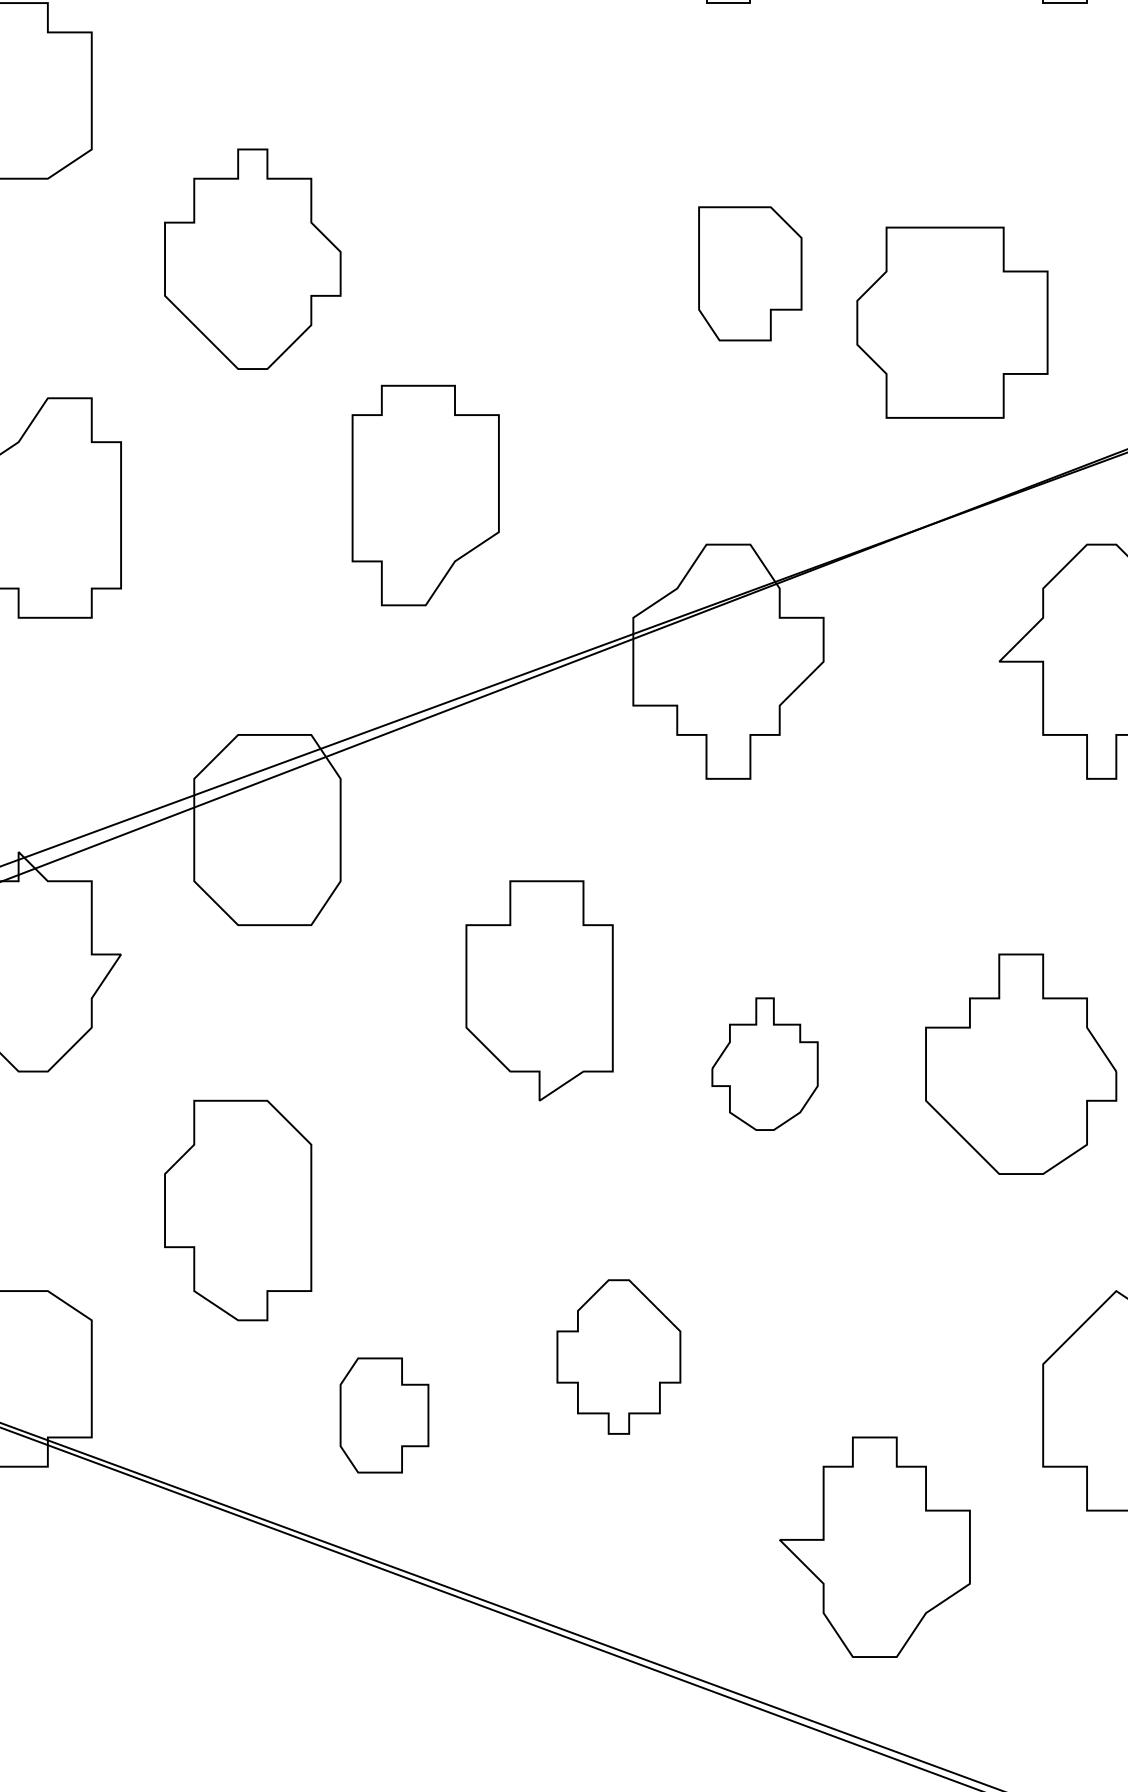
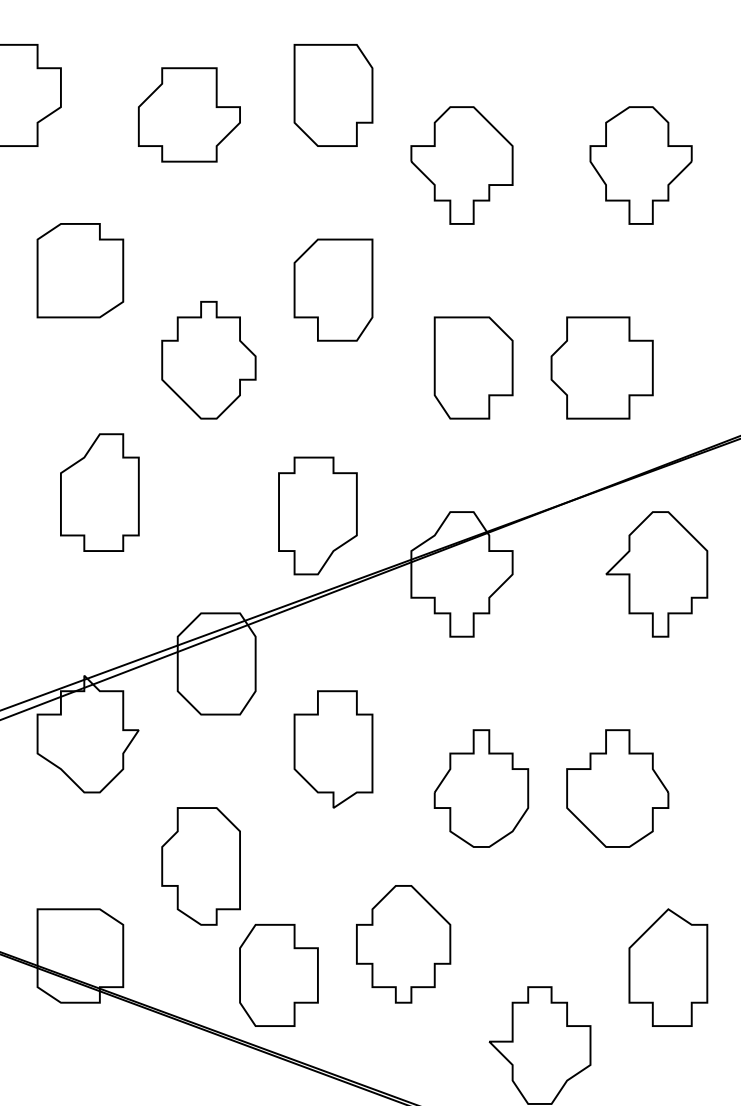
part: (486, 126) -> (333, 289), added
part: (750, 272) -> (473, 367), size x1.43
part: (951, 321) -> (601, 367), moved
part: (424, 494) -> (317, 515), moved
part: (539, 990) -> (333, 749), moved
part: (765, 1064) -> (481, 788), size x1.67
part: (618, 1357) -> (403, 944), size x1.43
part: (383, 1415) -> (278, 975), size x1.67

